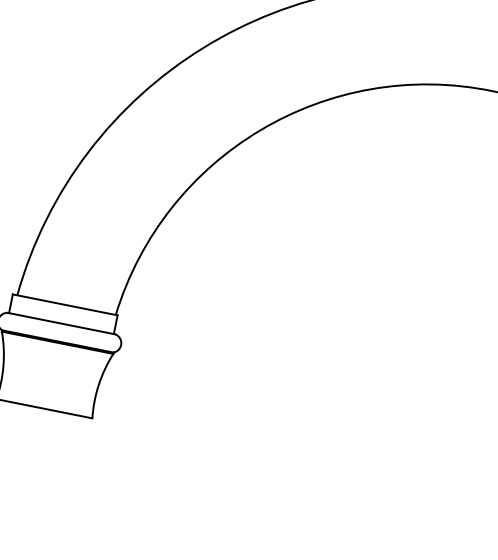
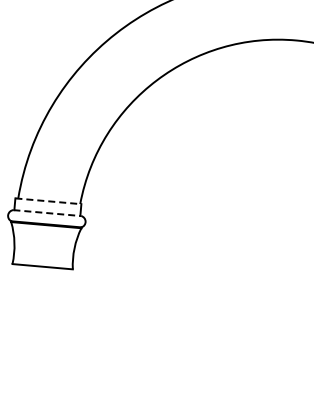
line: (65, 305) -> (48, 201), solid -> dashed
line: (61, 324) -> (47, 213), solid -> dashed

